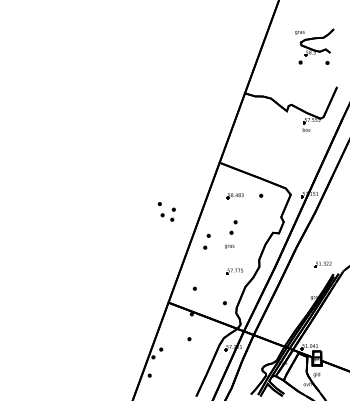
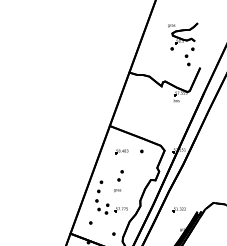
part: (320, 77) -> (187, 60), added
part: (166, 211) -> (102, 206), moved
part: (322, 264) -> (179, 209), moved

